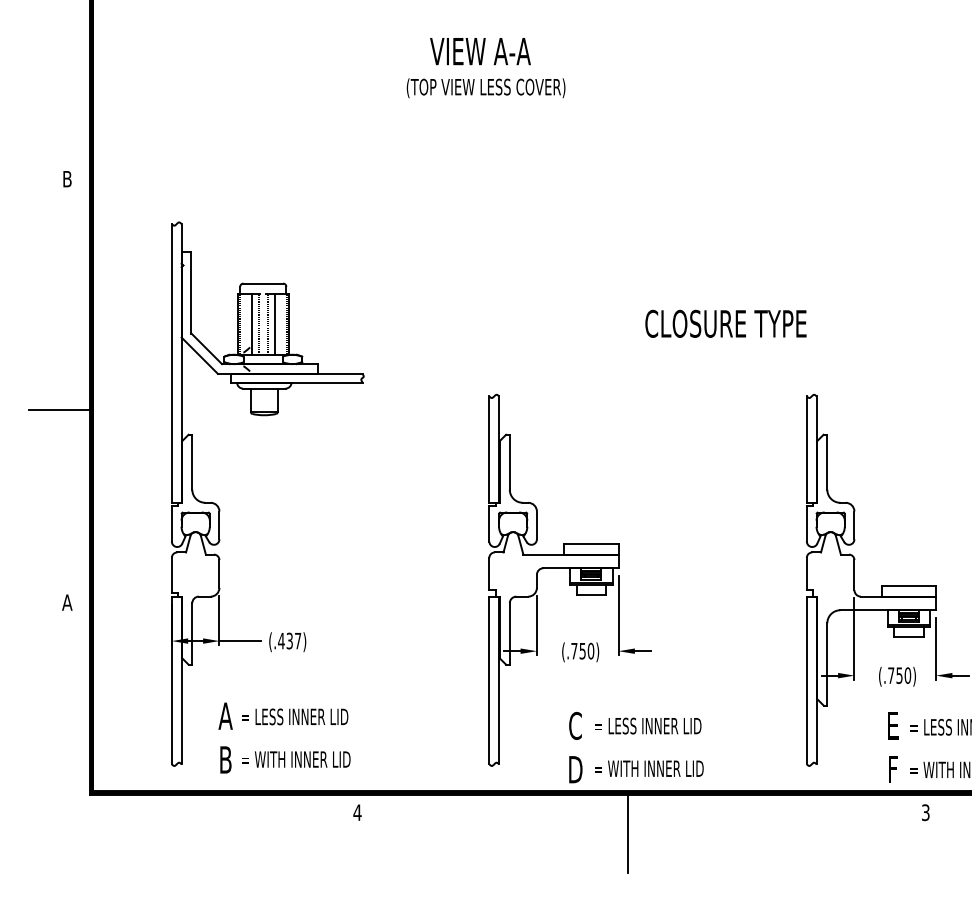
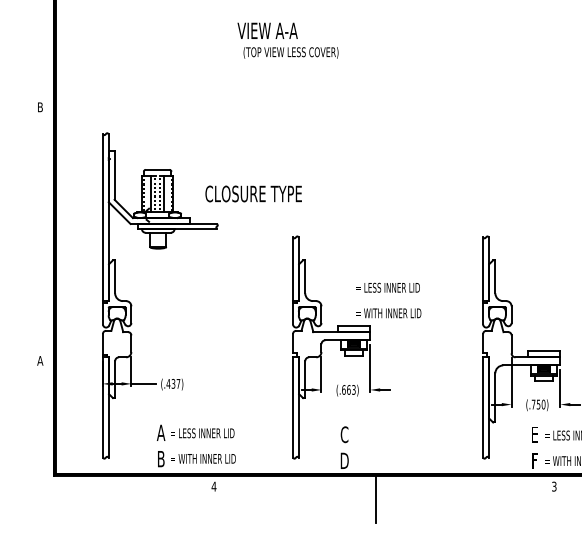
text: (480, 50) -> (267, 30), moved
text: (725, 323) -> (253, 193), moved
line: (59, 409) -> (35, 245), removed
text: (582, 650) -> (348, 389), (.750) -> (.663)
text: (283, 737) -> (195, 445), moved
text: (648, 747) -> (388, 300), moved

